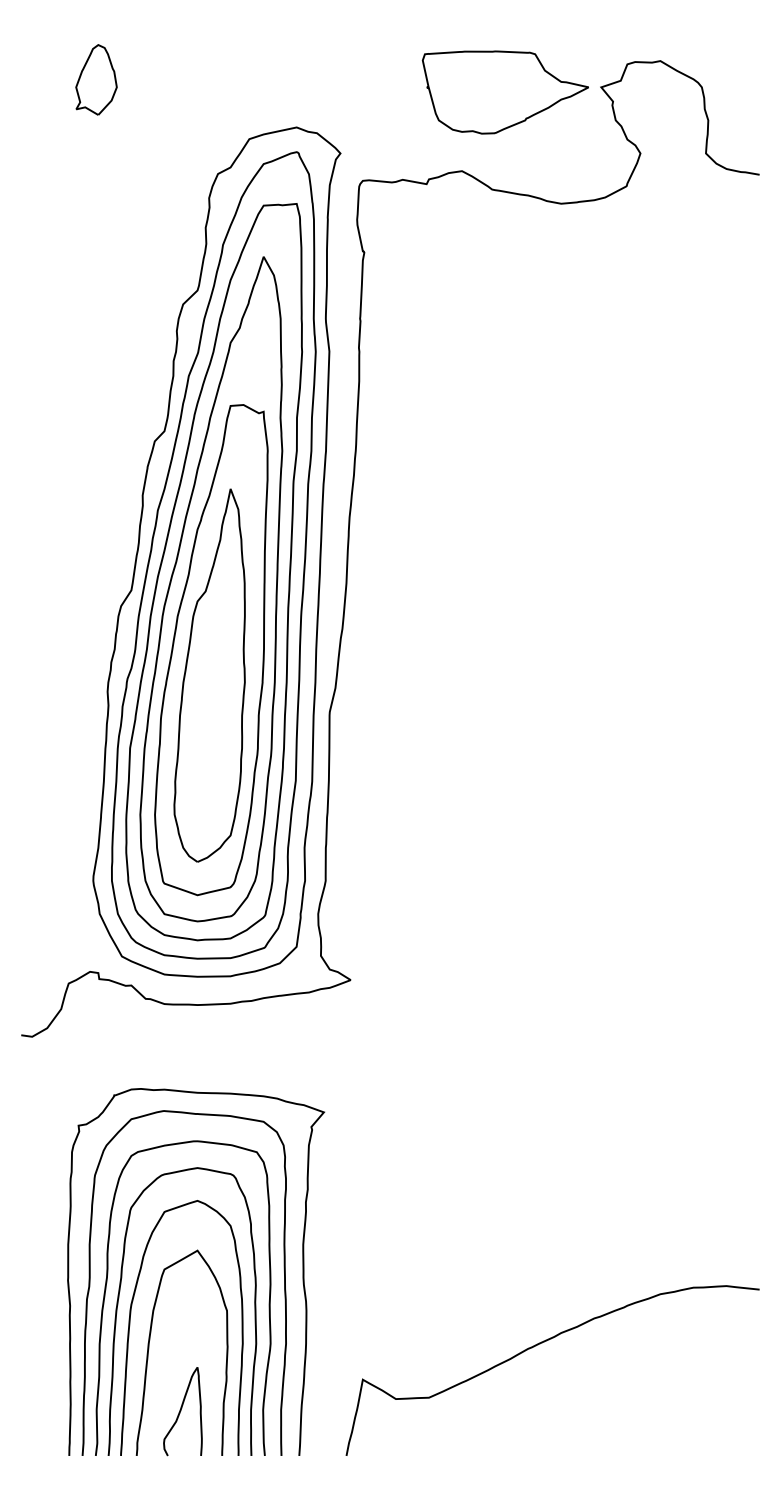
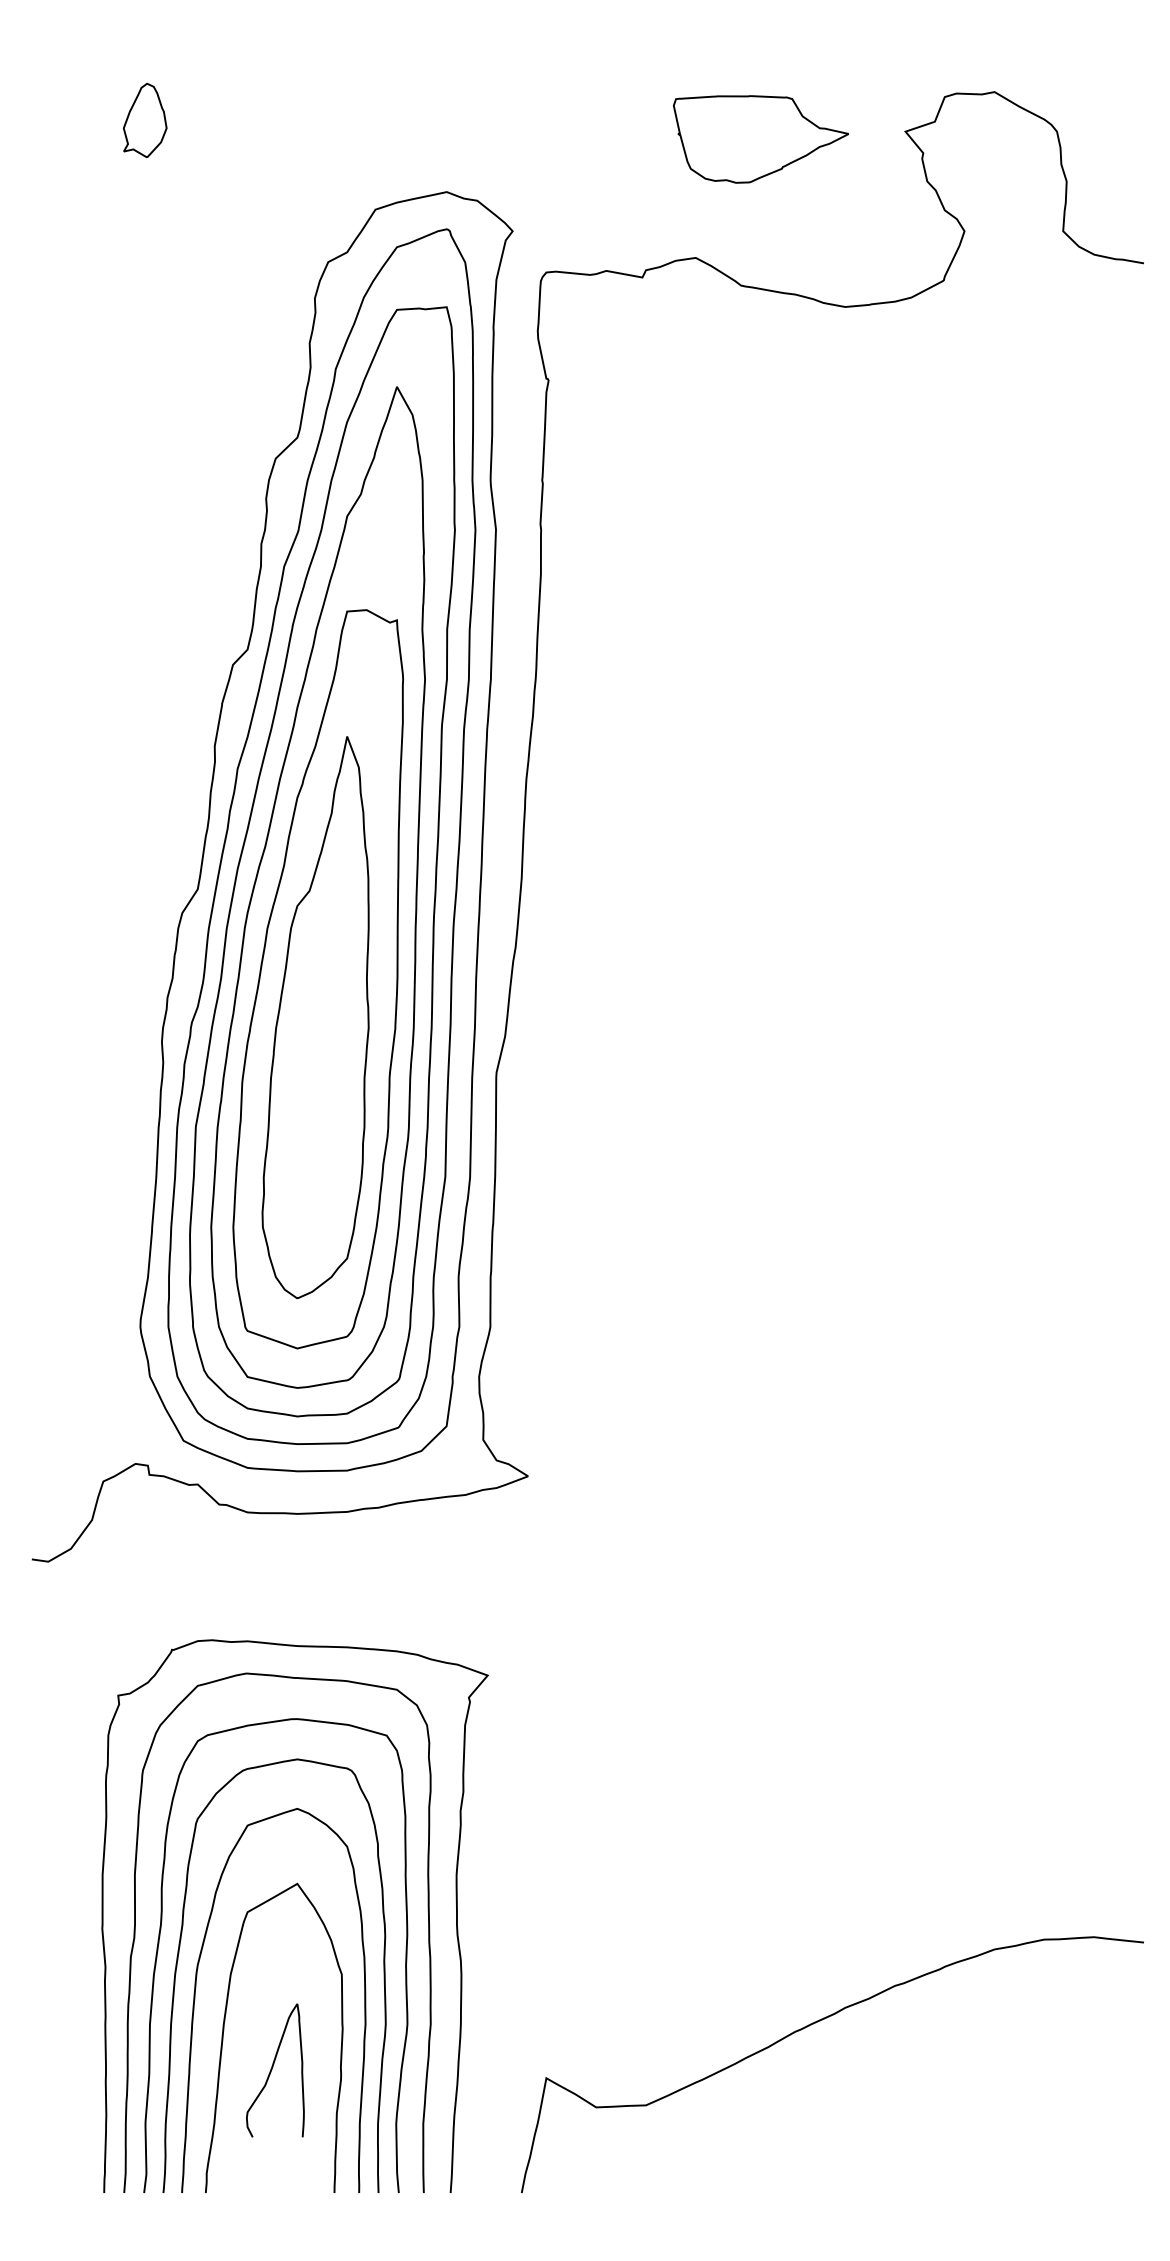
part: (96, 79) -> (145, 119), size x0.7
part: (504, 92) -> (759, 139), size x0.7
curve: (181, 1411) -> (273, 2070), moved

